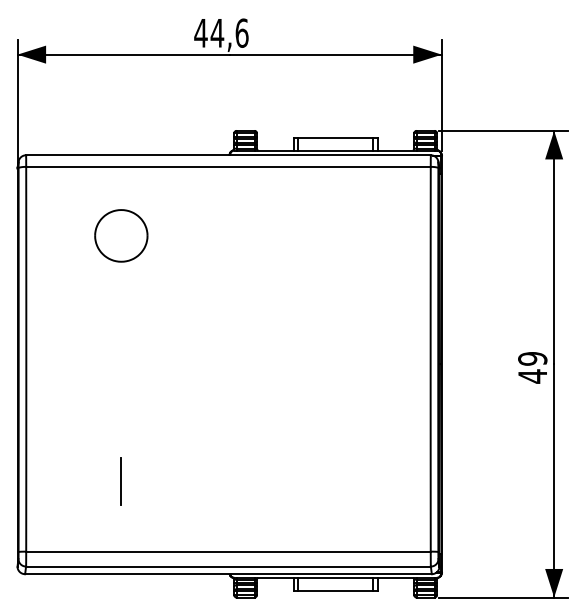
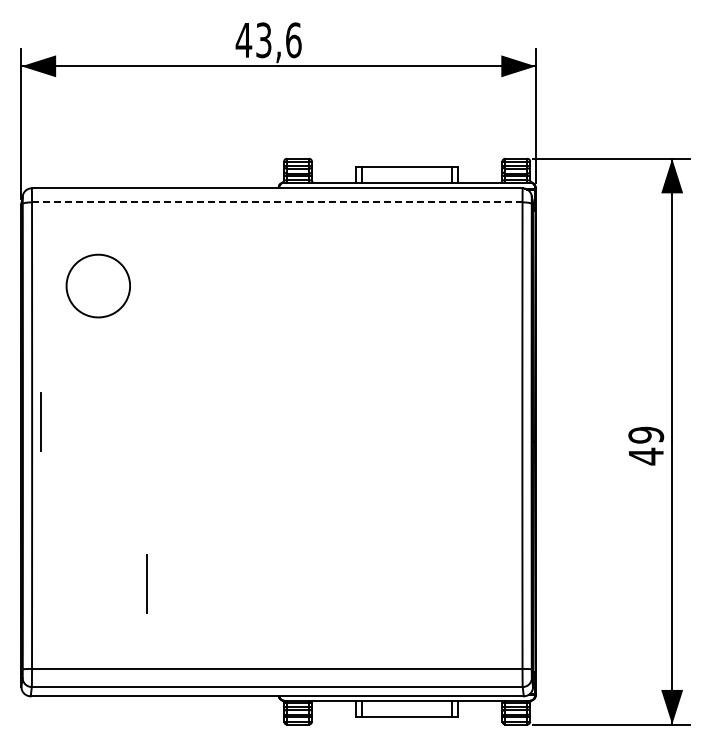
text: (217, 33) -> (263, 40), 44,6 -> 43,6
line: (228, 166) -> (277, 202), solid -> dashed
part: (120, 235) -> (97, 285), moved
line: (33, 347) -> (40, 421), added

